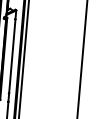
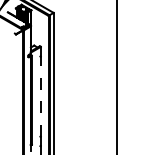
line: (12, 56) -> (40, 96), solid -> dashed

